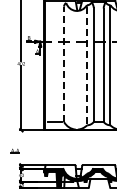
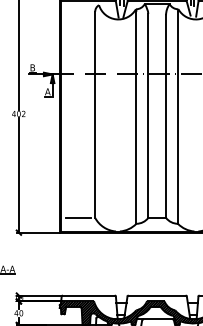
line: (64, 64) -> (95, 115), dashed -> solid
line: (87, 66) -> (137, 118), dashed -> solid

